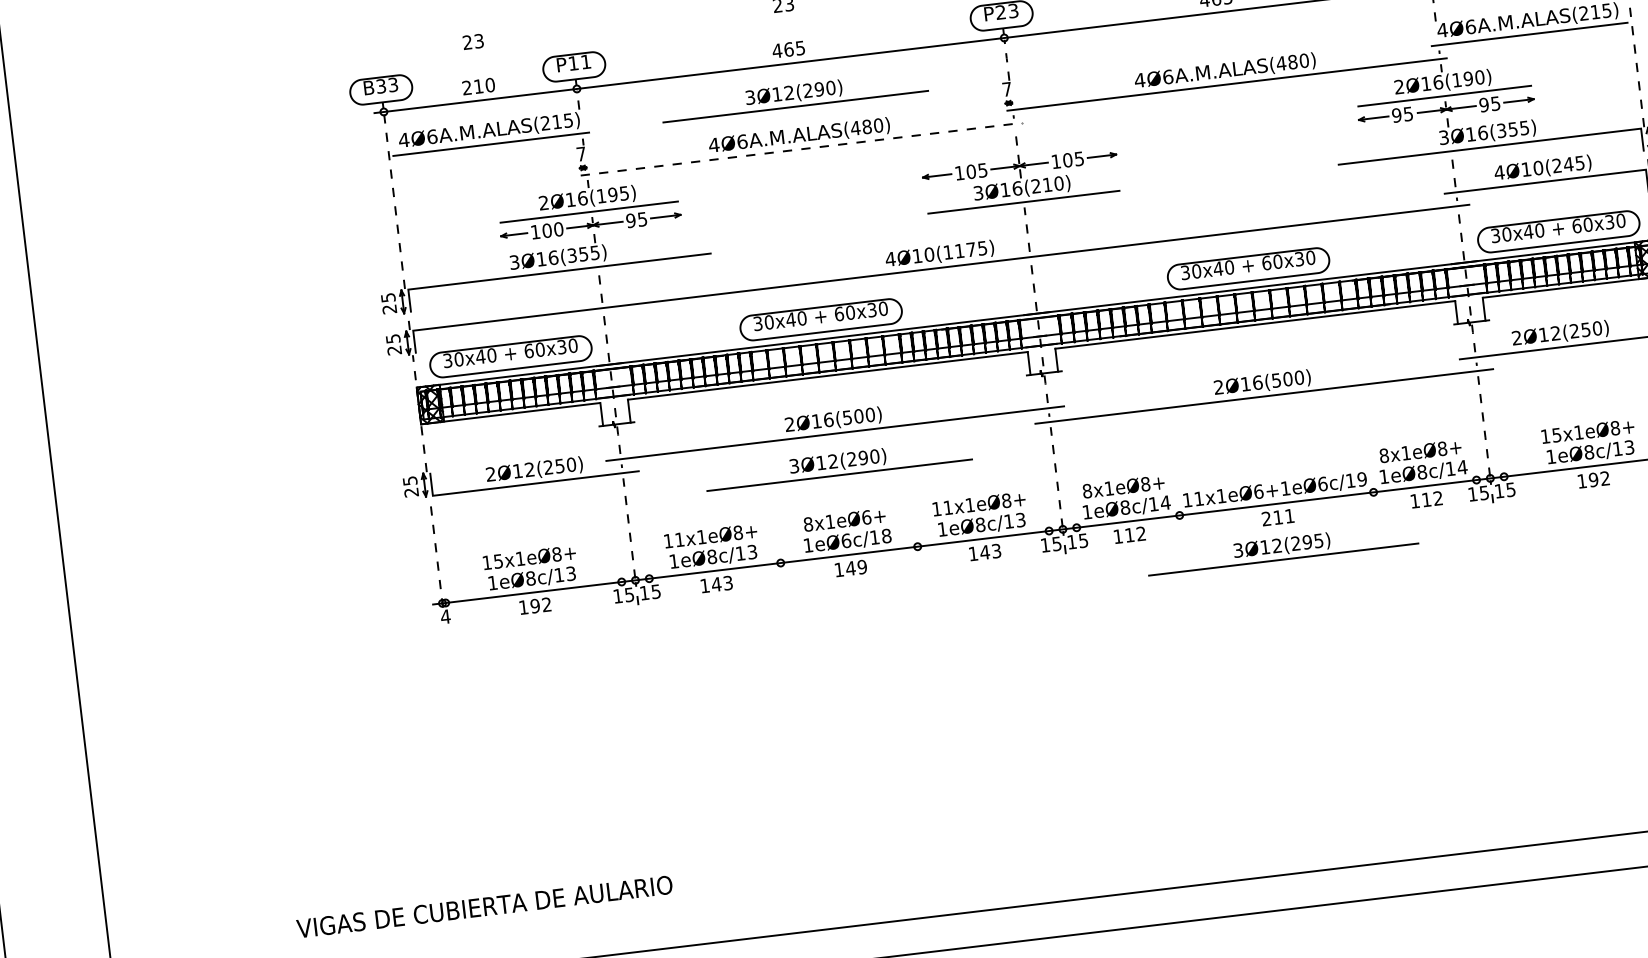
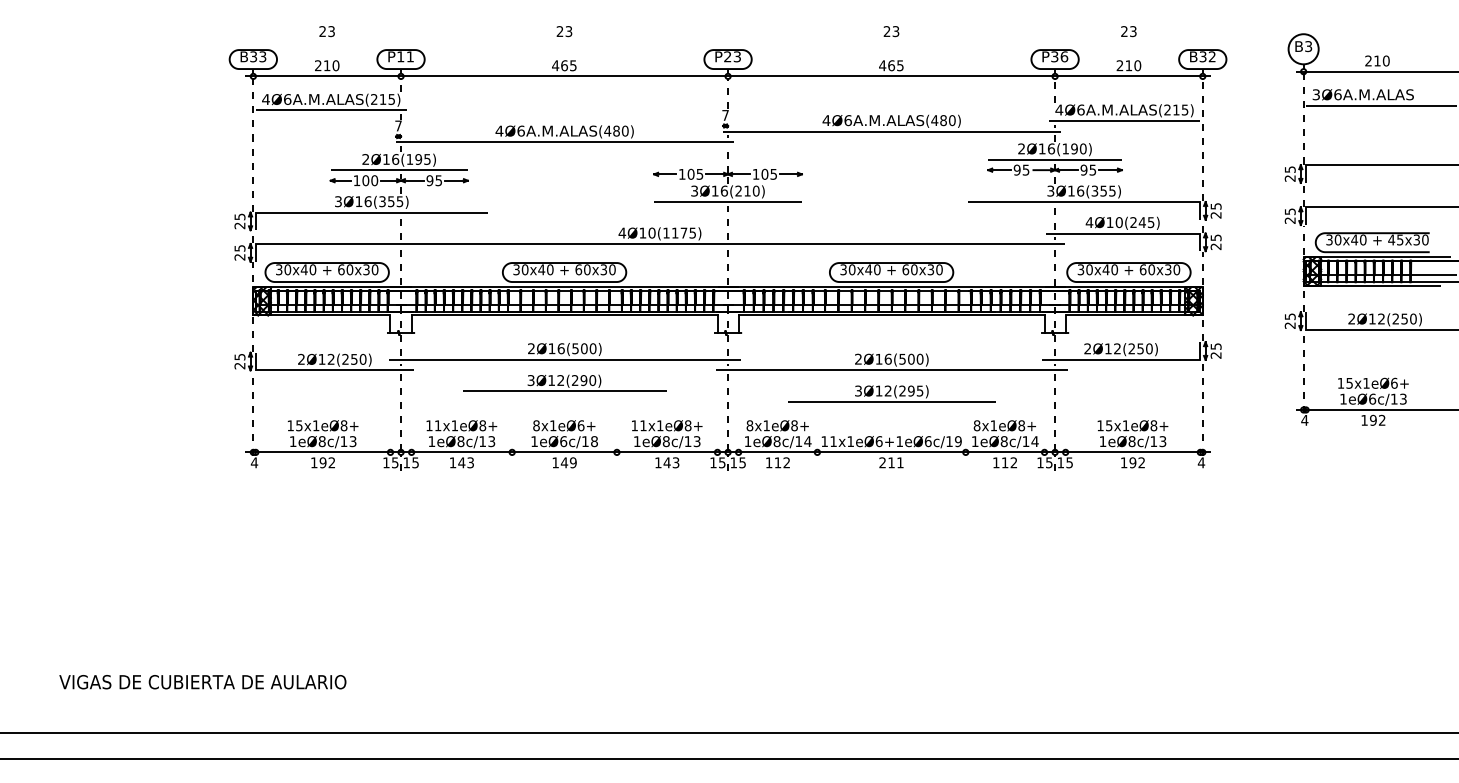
part: (794, 94) -> (564, 100), removed
line: (800, 149) -> (564, 142), dashed -> solid
part: (1281, 548) -> (891, 393), moved
text: (484, 907) -> (202, 682), moved

